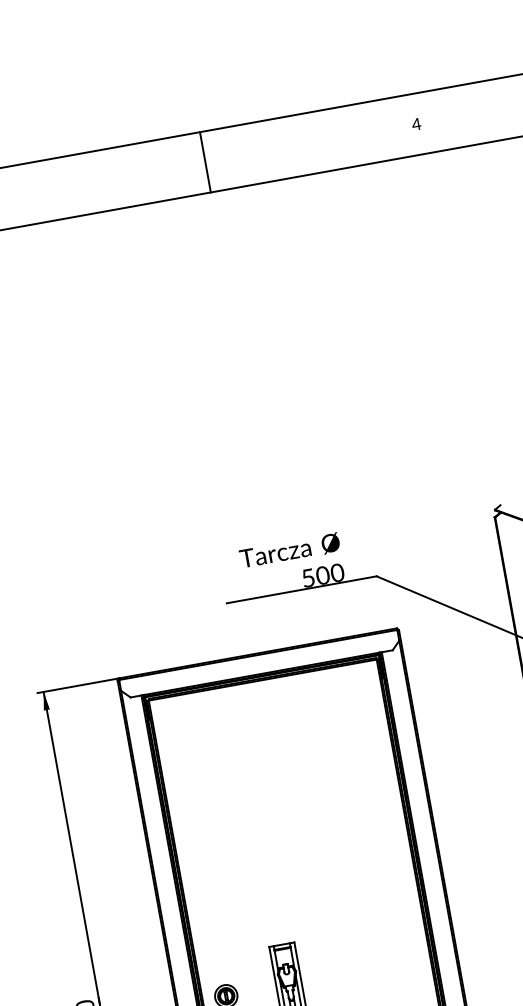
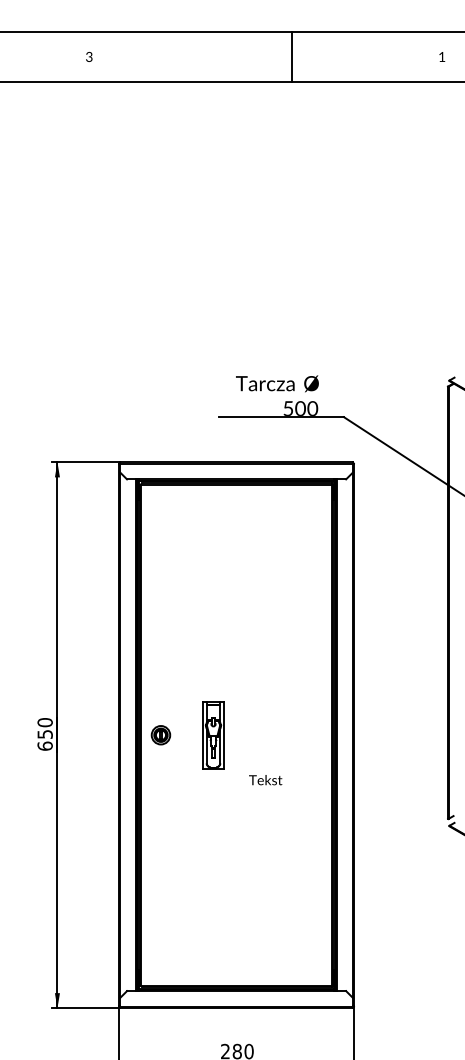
text: (415, 123) -> (441, 56), 4 -> 1
line: (205, 161) -> (291, 56), moved

